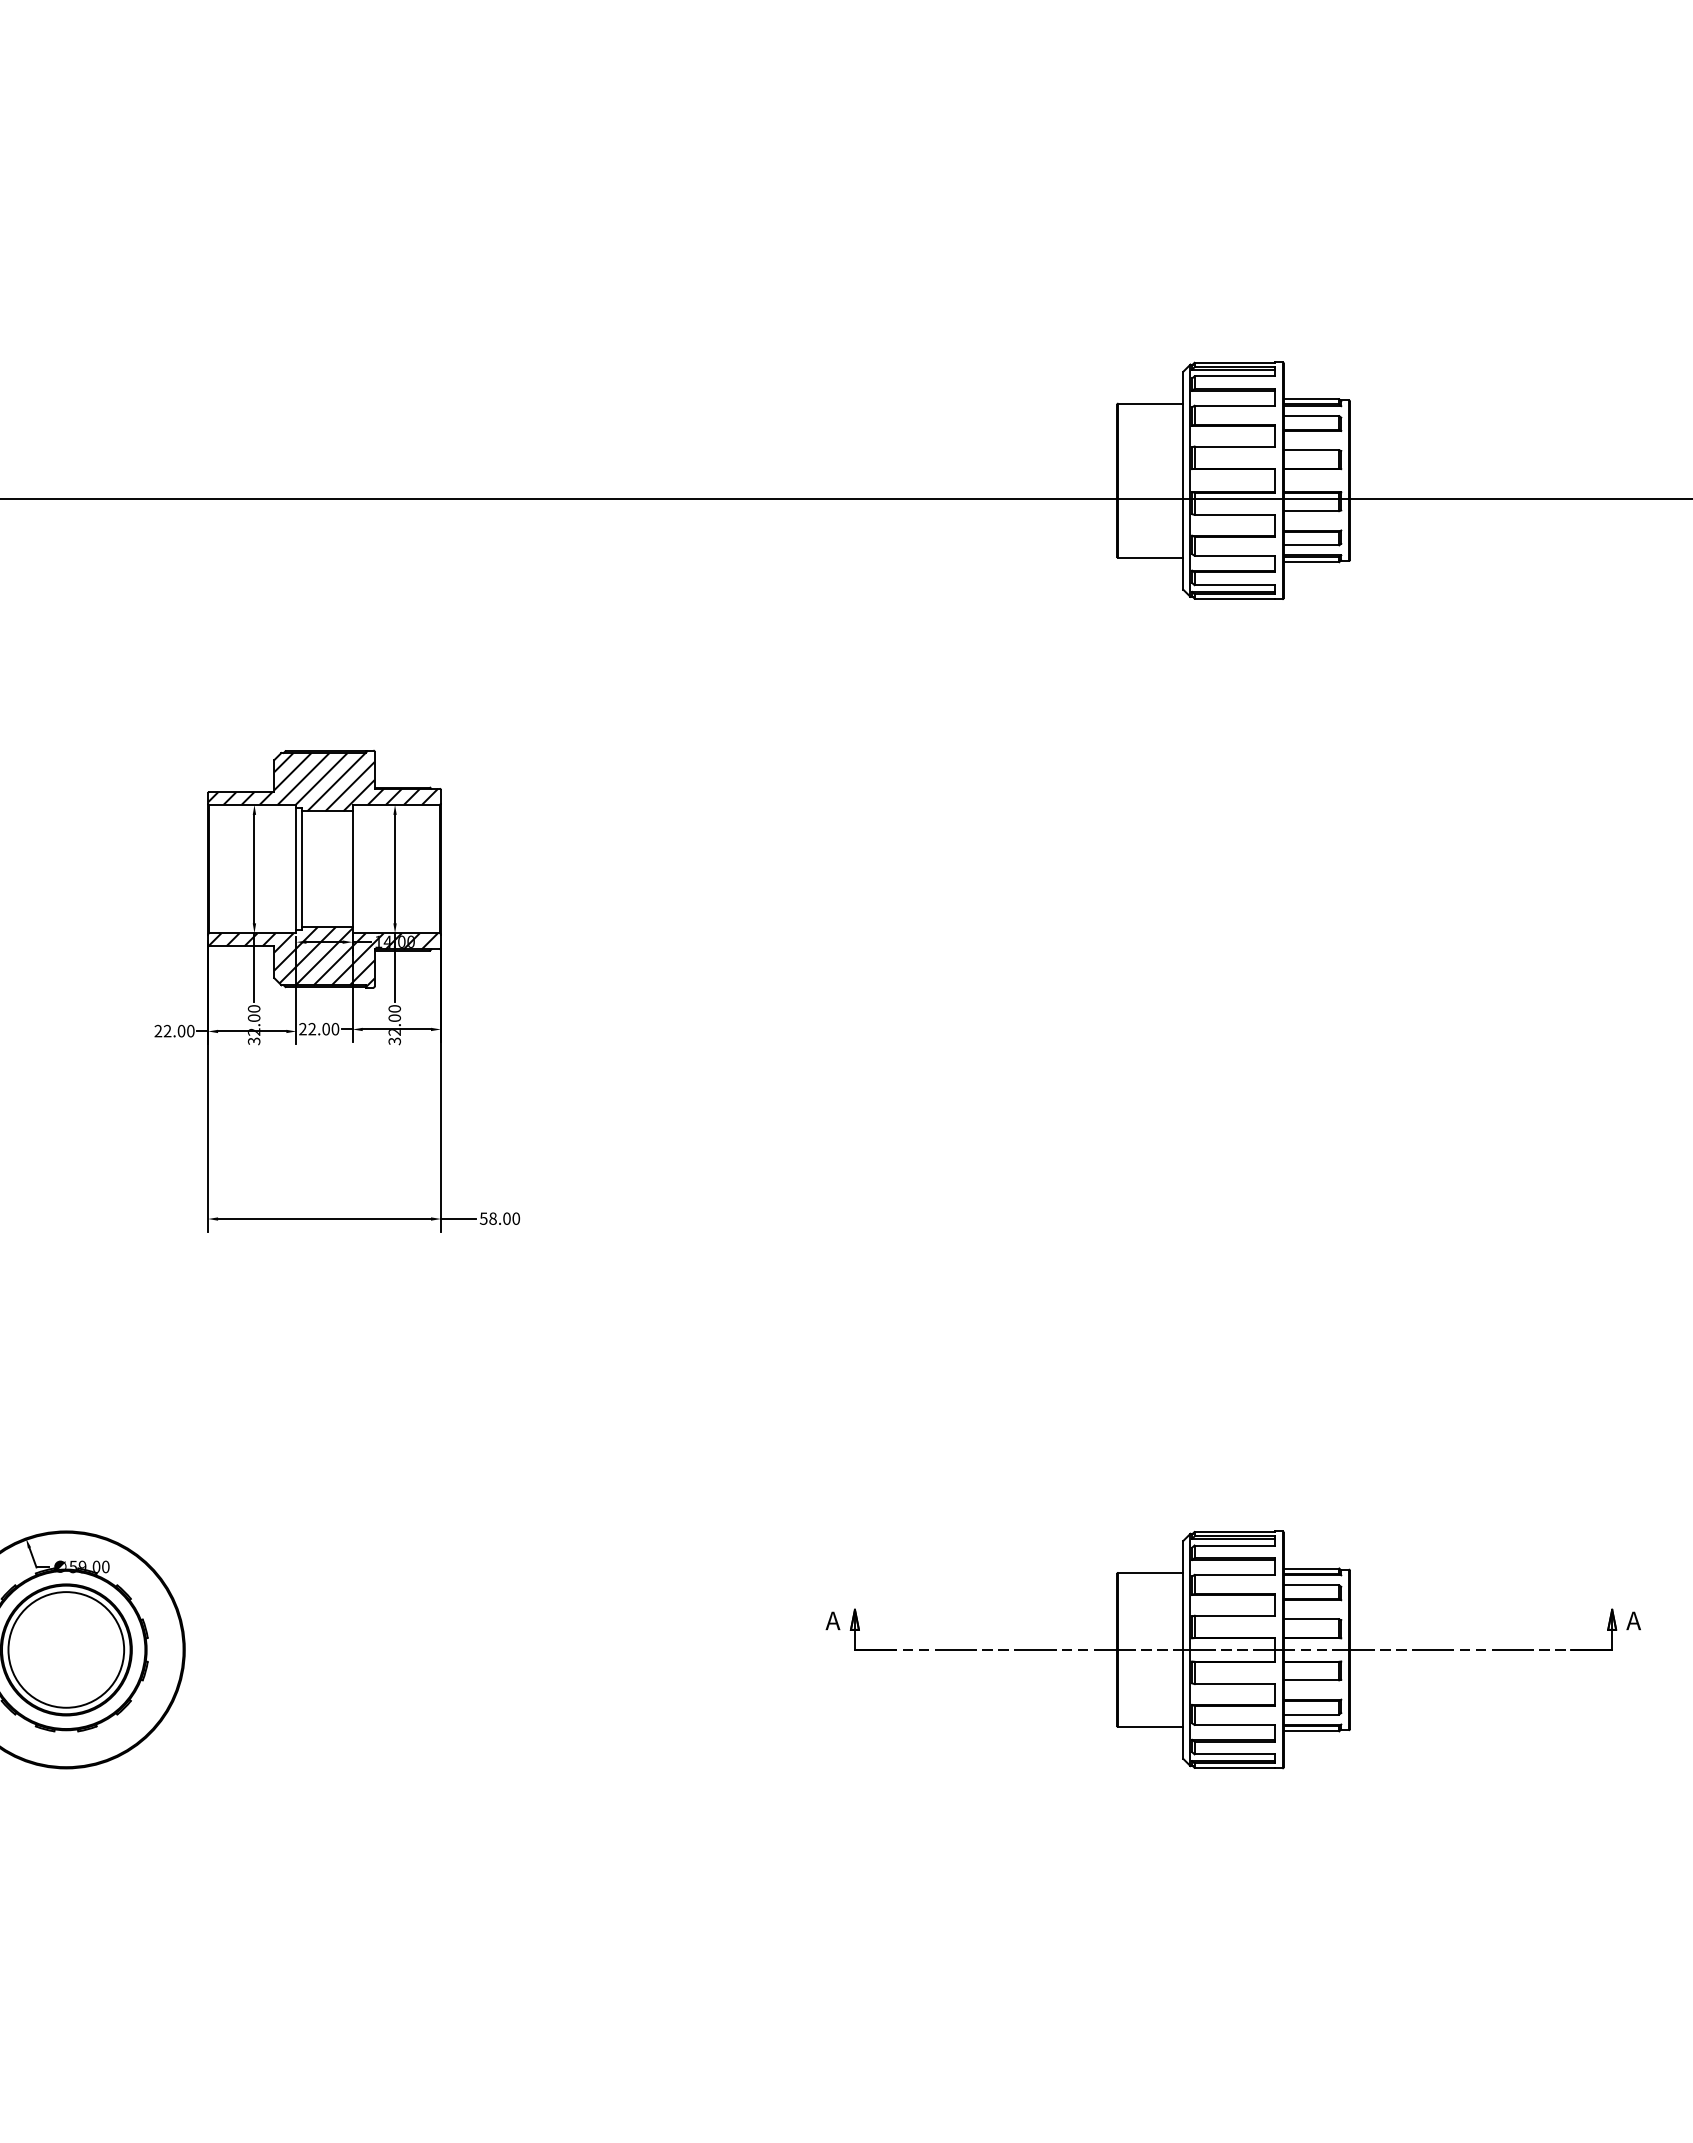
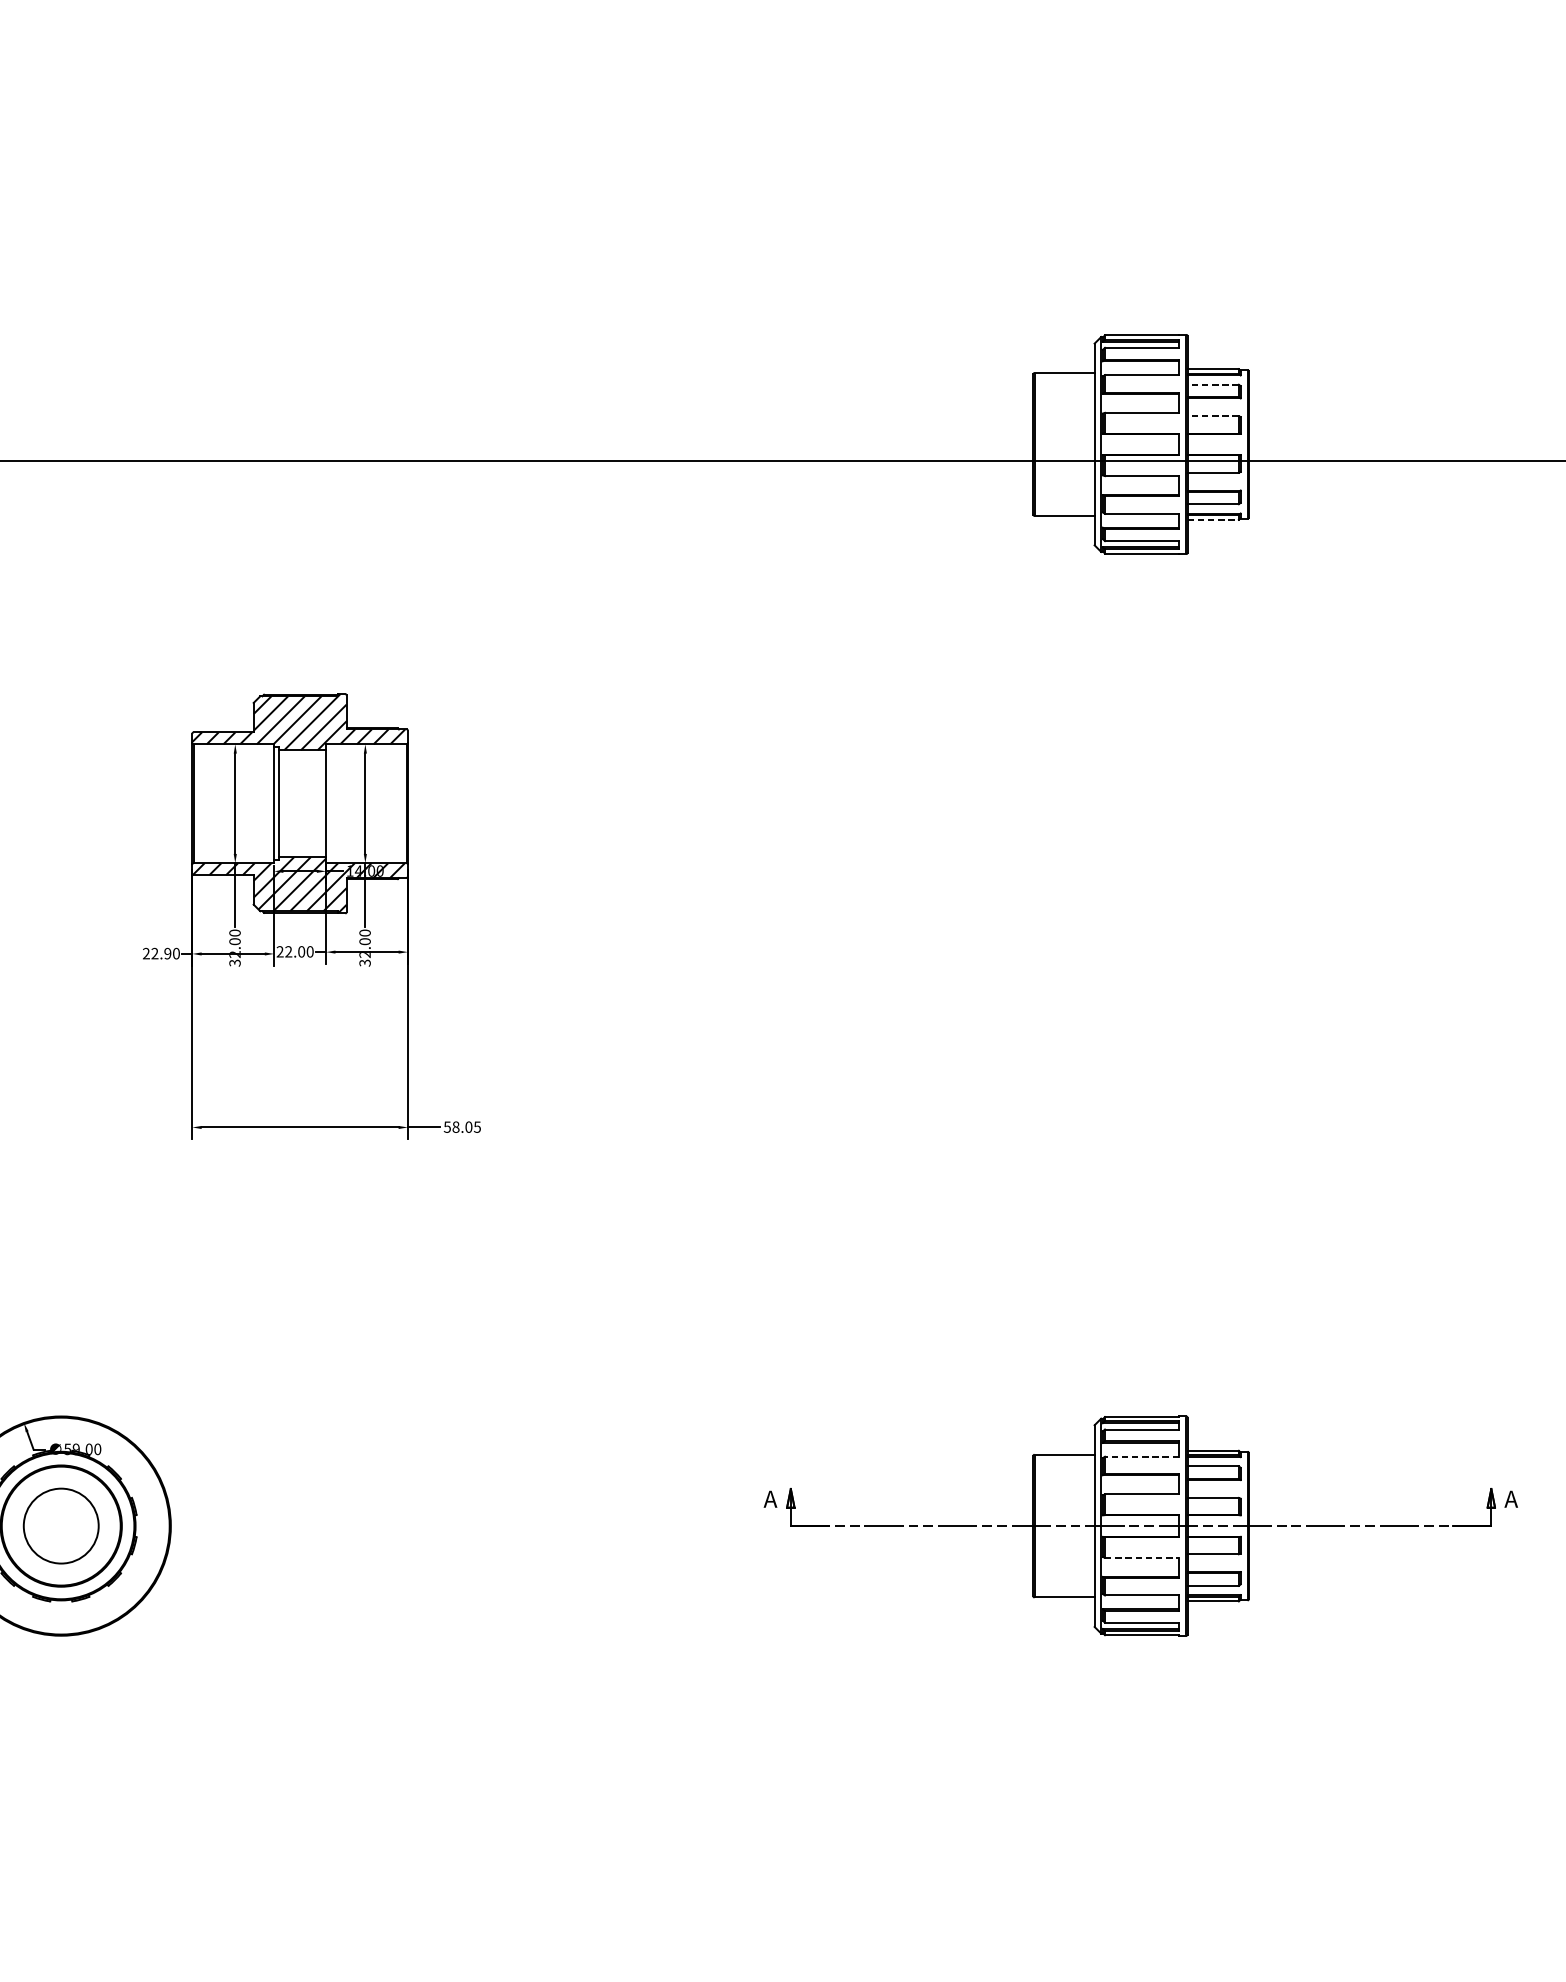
line: (1311, 416) -> (1213, 385), solid -> dashed
line: (1311, 450) -> (1213, 416), solid -> dashed
line: (1311, 562) -> (1213, 520), solid -> dashed
text: (181, 1031) -> (167, 953), 22.00 -> 22.90
text: (516, 1218) -> (477, 1126), 58.00 -> 58.05
line: (1234, 1574) -> (1141, 1456), solid -> dashed
circle: (66, 1649) -> (61, 1525), size x0.7
line: (1235, 1684) -> (1142, 1558), solid -> dashed

